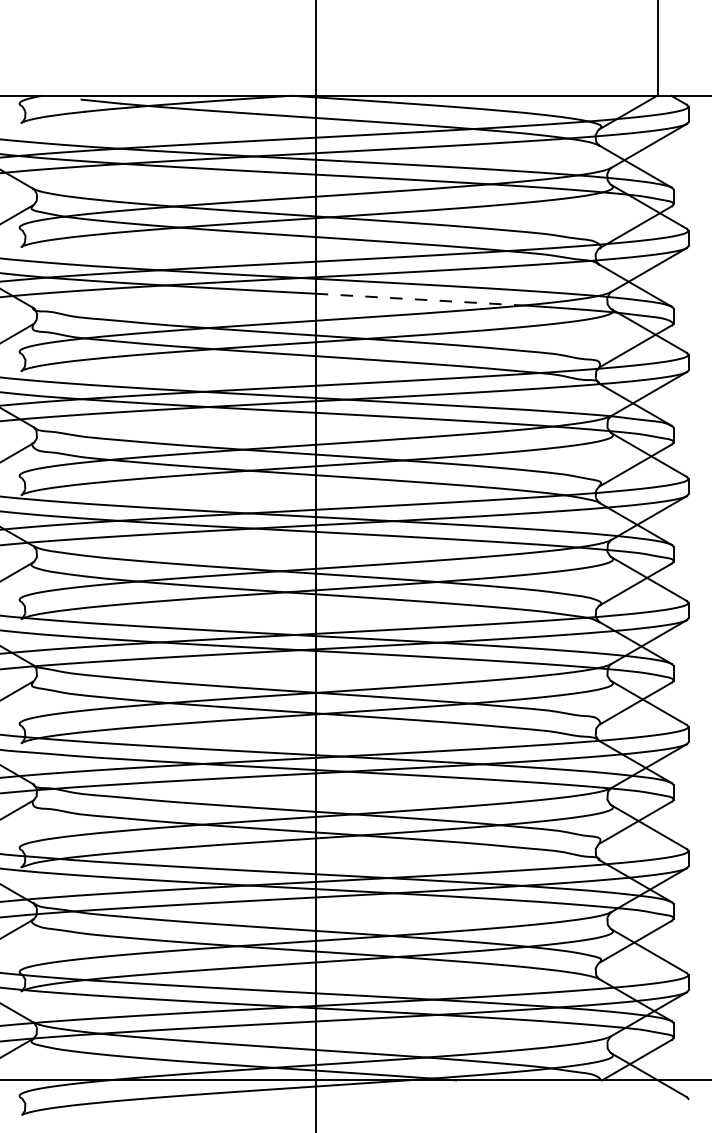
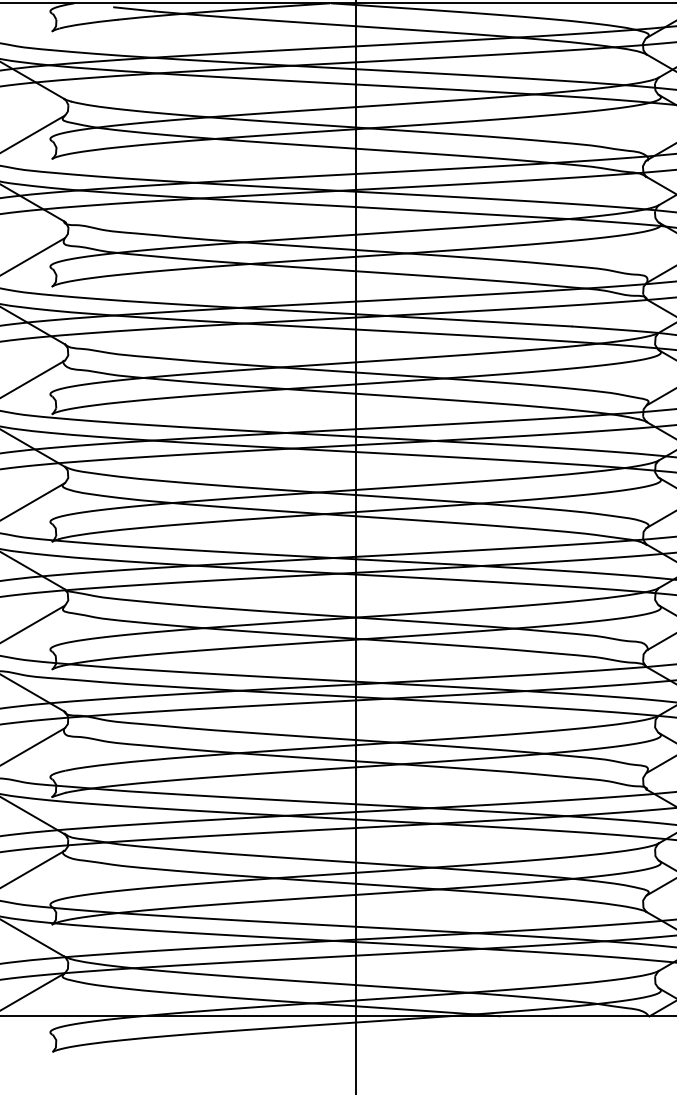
line: (420, 299) -> (462, 212), dashed -> solid

